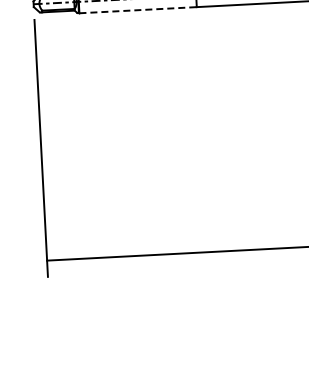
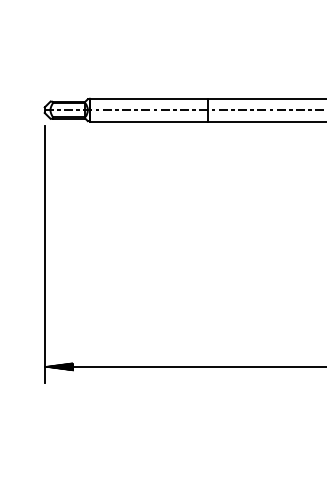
line: (137, 10) -> (148, 121), dashed -> solid
hatch: (60, 259) -> (58, 366), added

